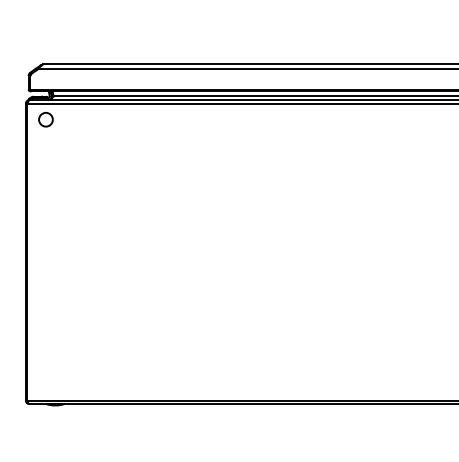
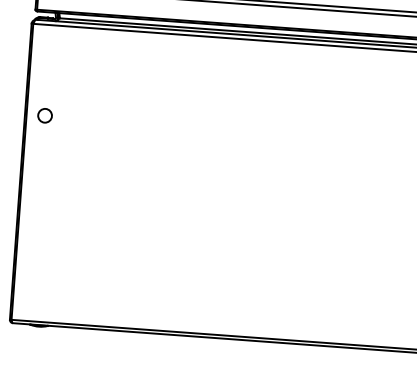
circle: (45, 119) -> (44, 115), moved

